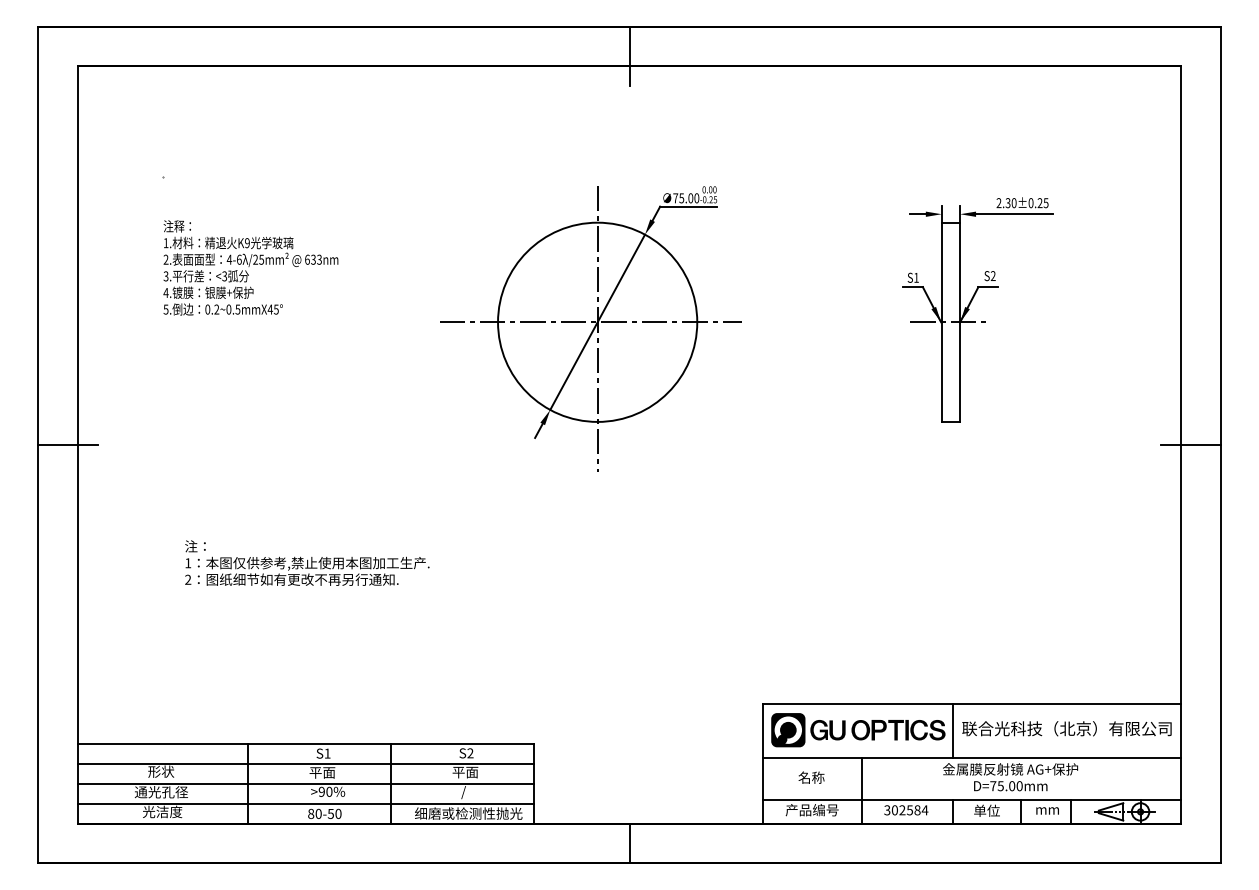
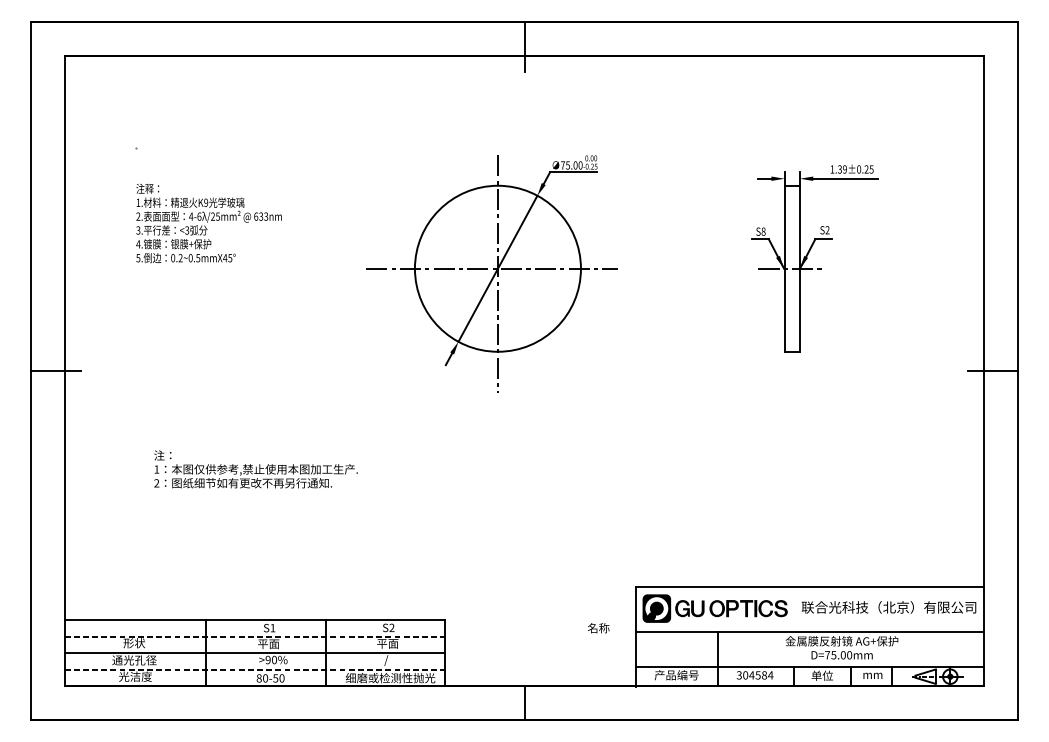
text: (1006, 203) -> (838, 169), 2.30±0.25 -> 1.39±0.25
text: (916, 277) -> (763, 231), S1 -> S8
line: (952, 731) -> (793, 609), removed
line: (306, 763) -> (255, 636), solid -> dashed
text: (811, 777) -> (598, 628), moved
line: (306, 803) -> (255, 669), solid -> dashed
text: (902, 810) -> (751, 675), 302584 -> 304584

